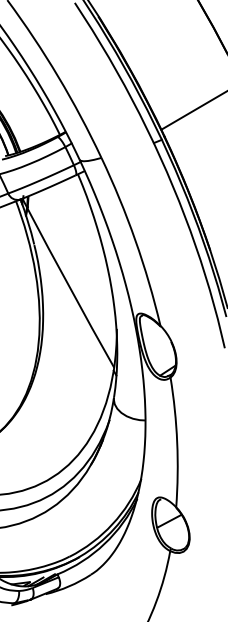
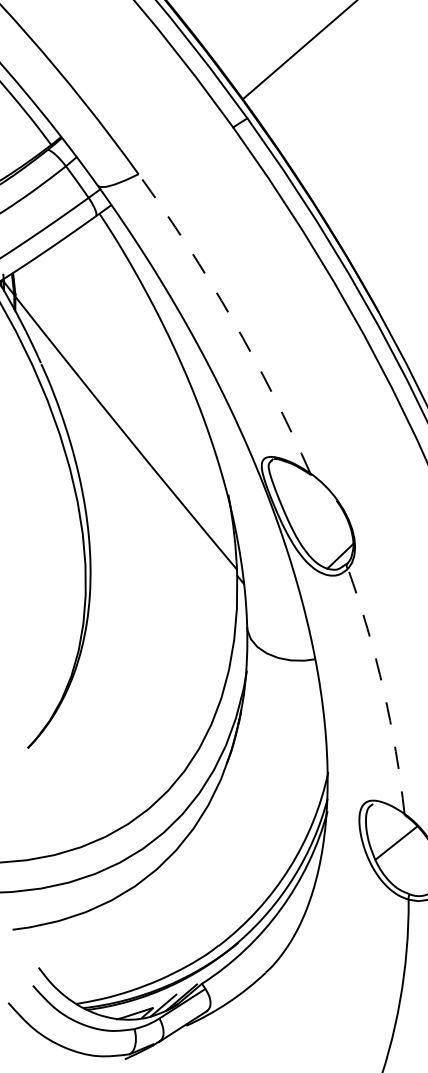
arc: (135, 240) -> (232, 319), solid -> dashed
arc: (177, 442) -> (384, 689), solid -> dashed

